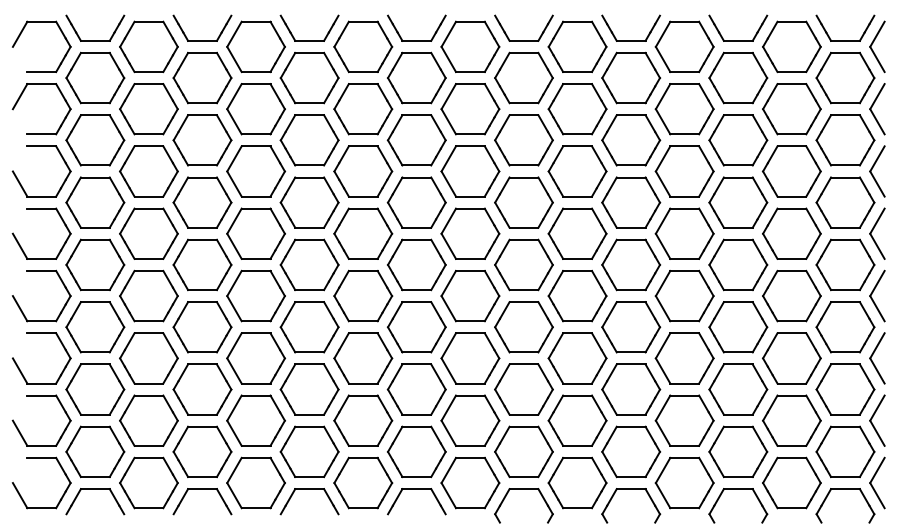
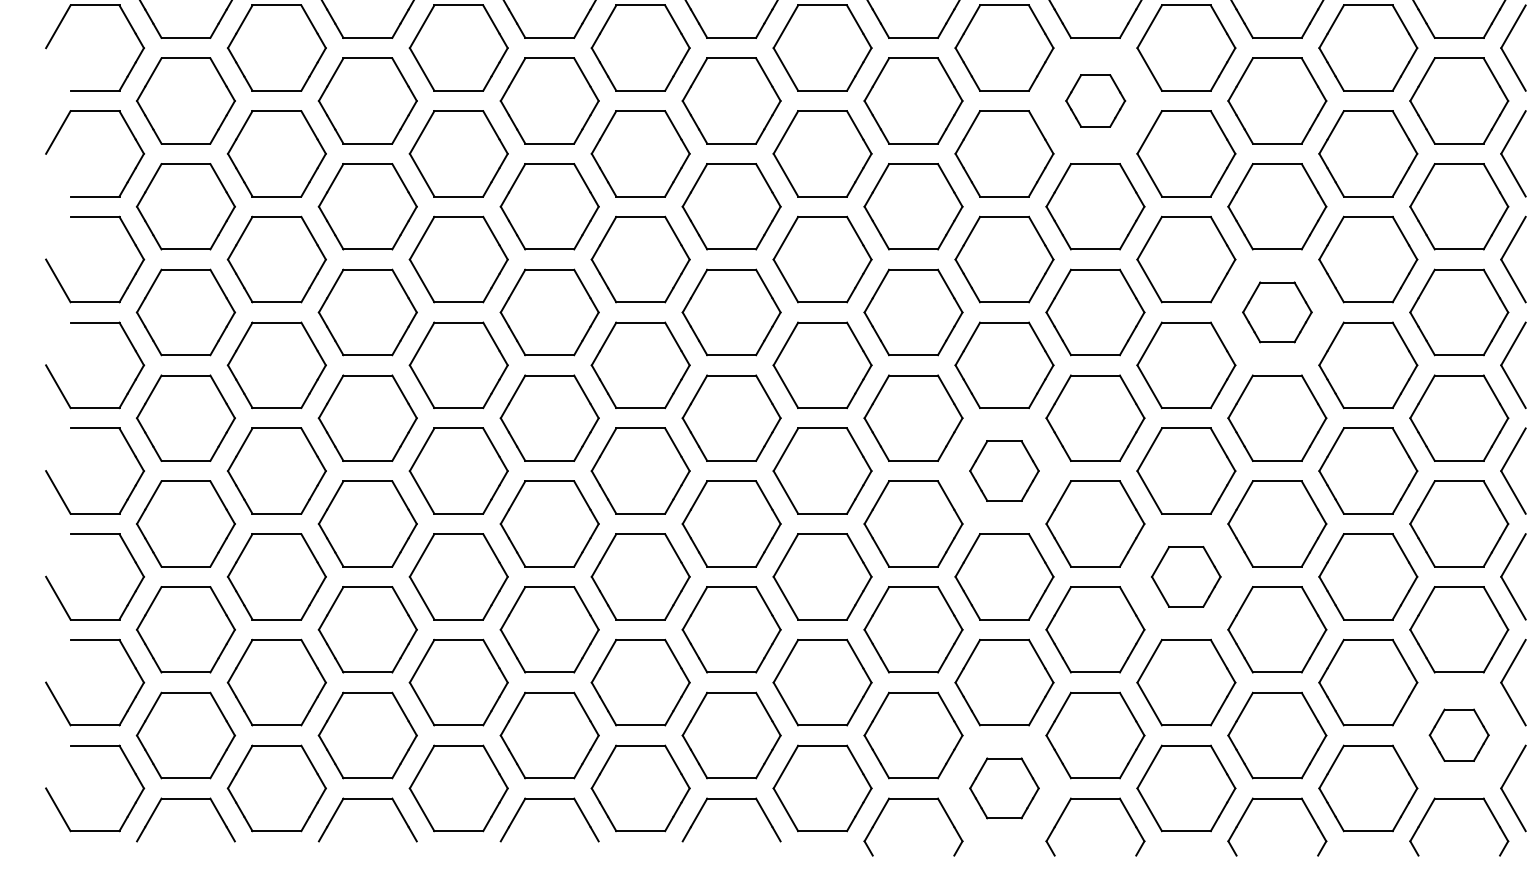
part: (631, 77) -> (1096, 100), size x0.6
part: (738, 202) -> (1277, 312), size x0.7
part: (577, 295) -> (1004, 470), size x0.7
part: (684, 358) -> (1185, 577), size x0.7
part: (845, 451) -> (1459, 734), size x0.6
part: (577, 482) -> (1004, 787), size x0.7

